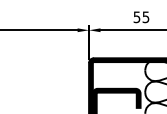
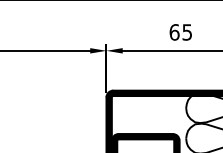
text: (136, 17) -> (173, 32), 55 -> 65

